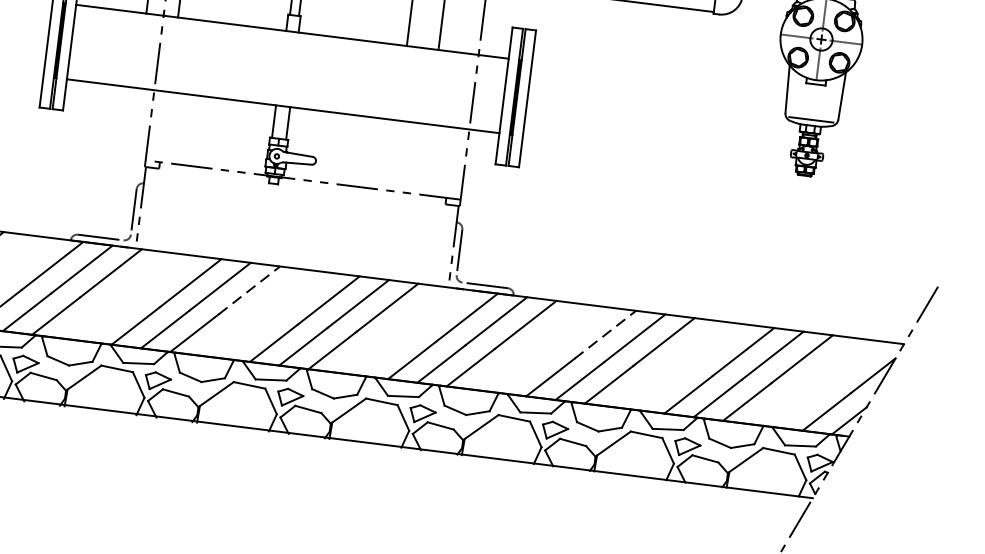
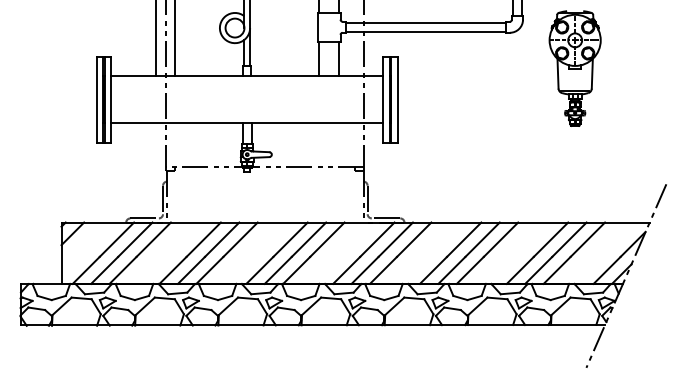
line: (249, 290) -> (240, 239), dashed -> solid
line: (605, 334) -> (464, 239), dashed -> solid

